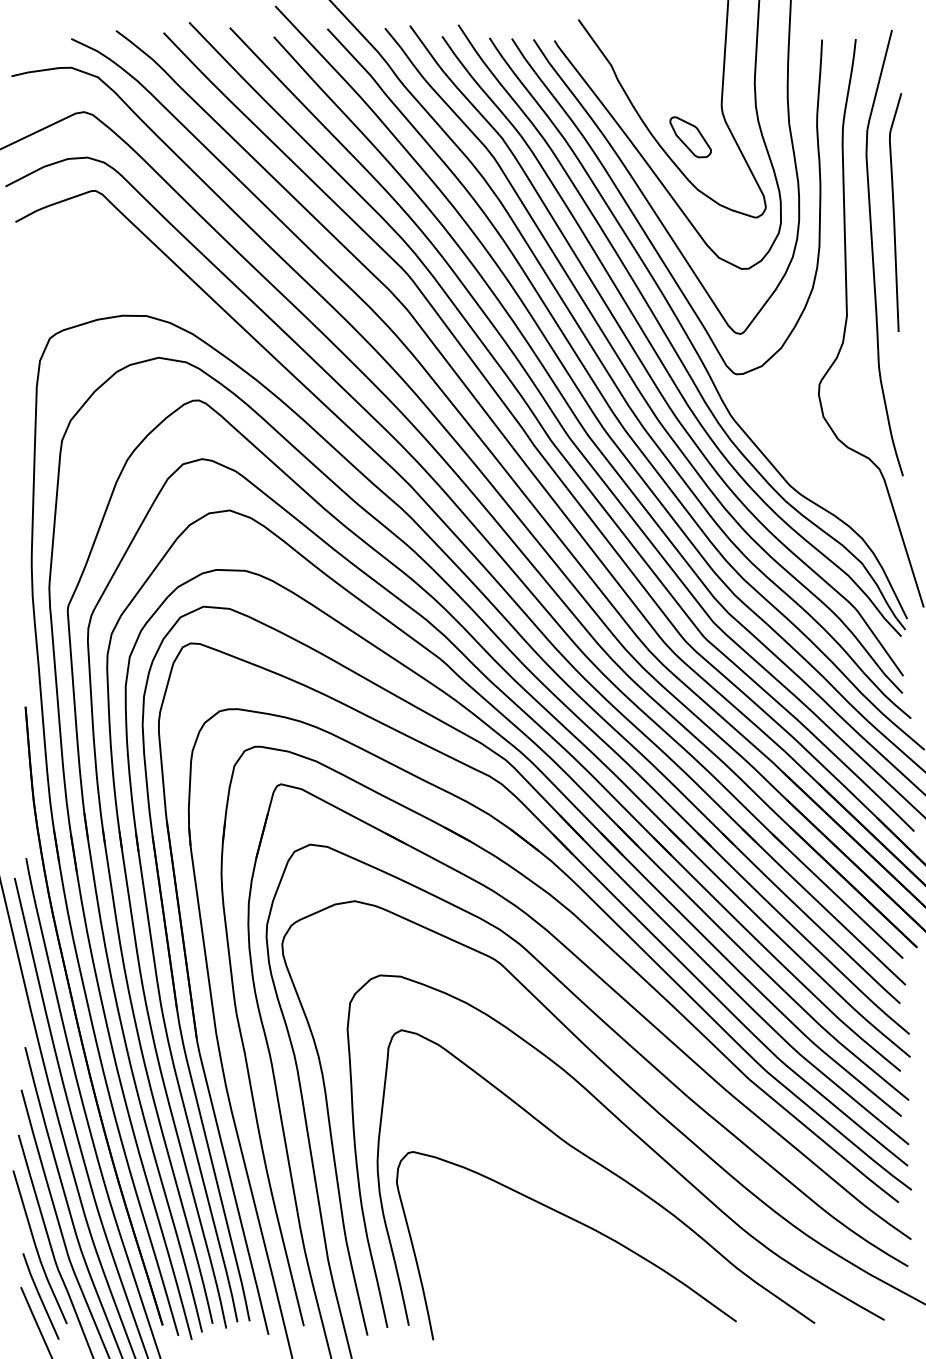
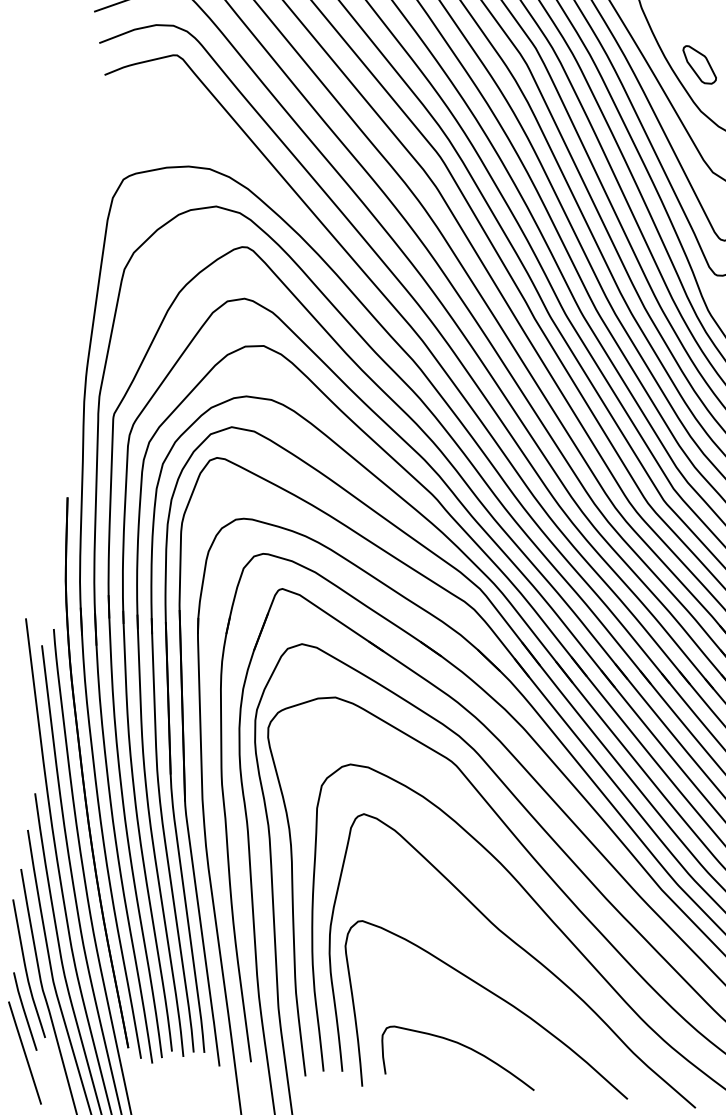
curve: (544, 1282) -> (464, 1046), added

